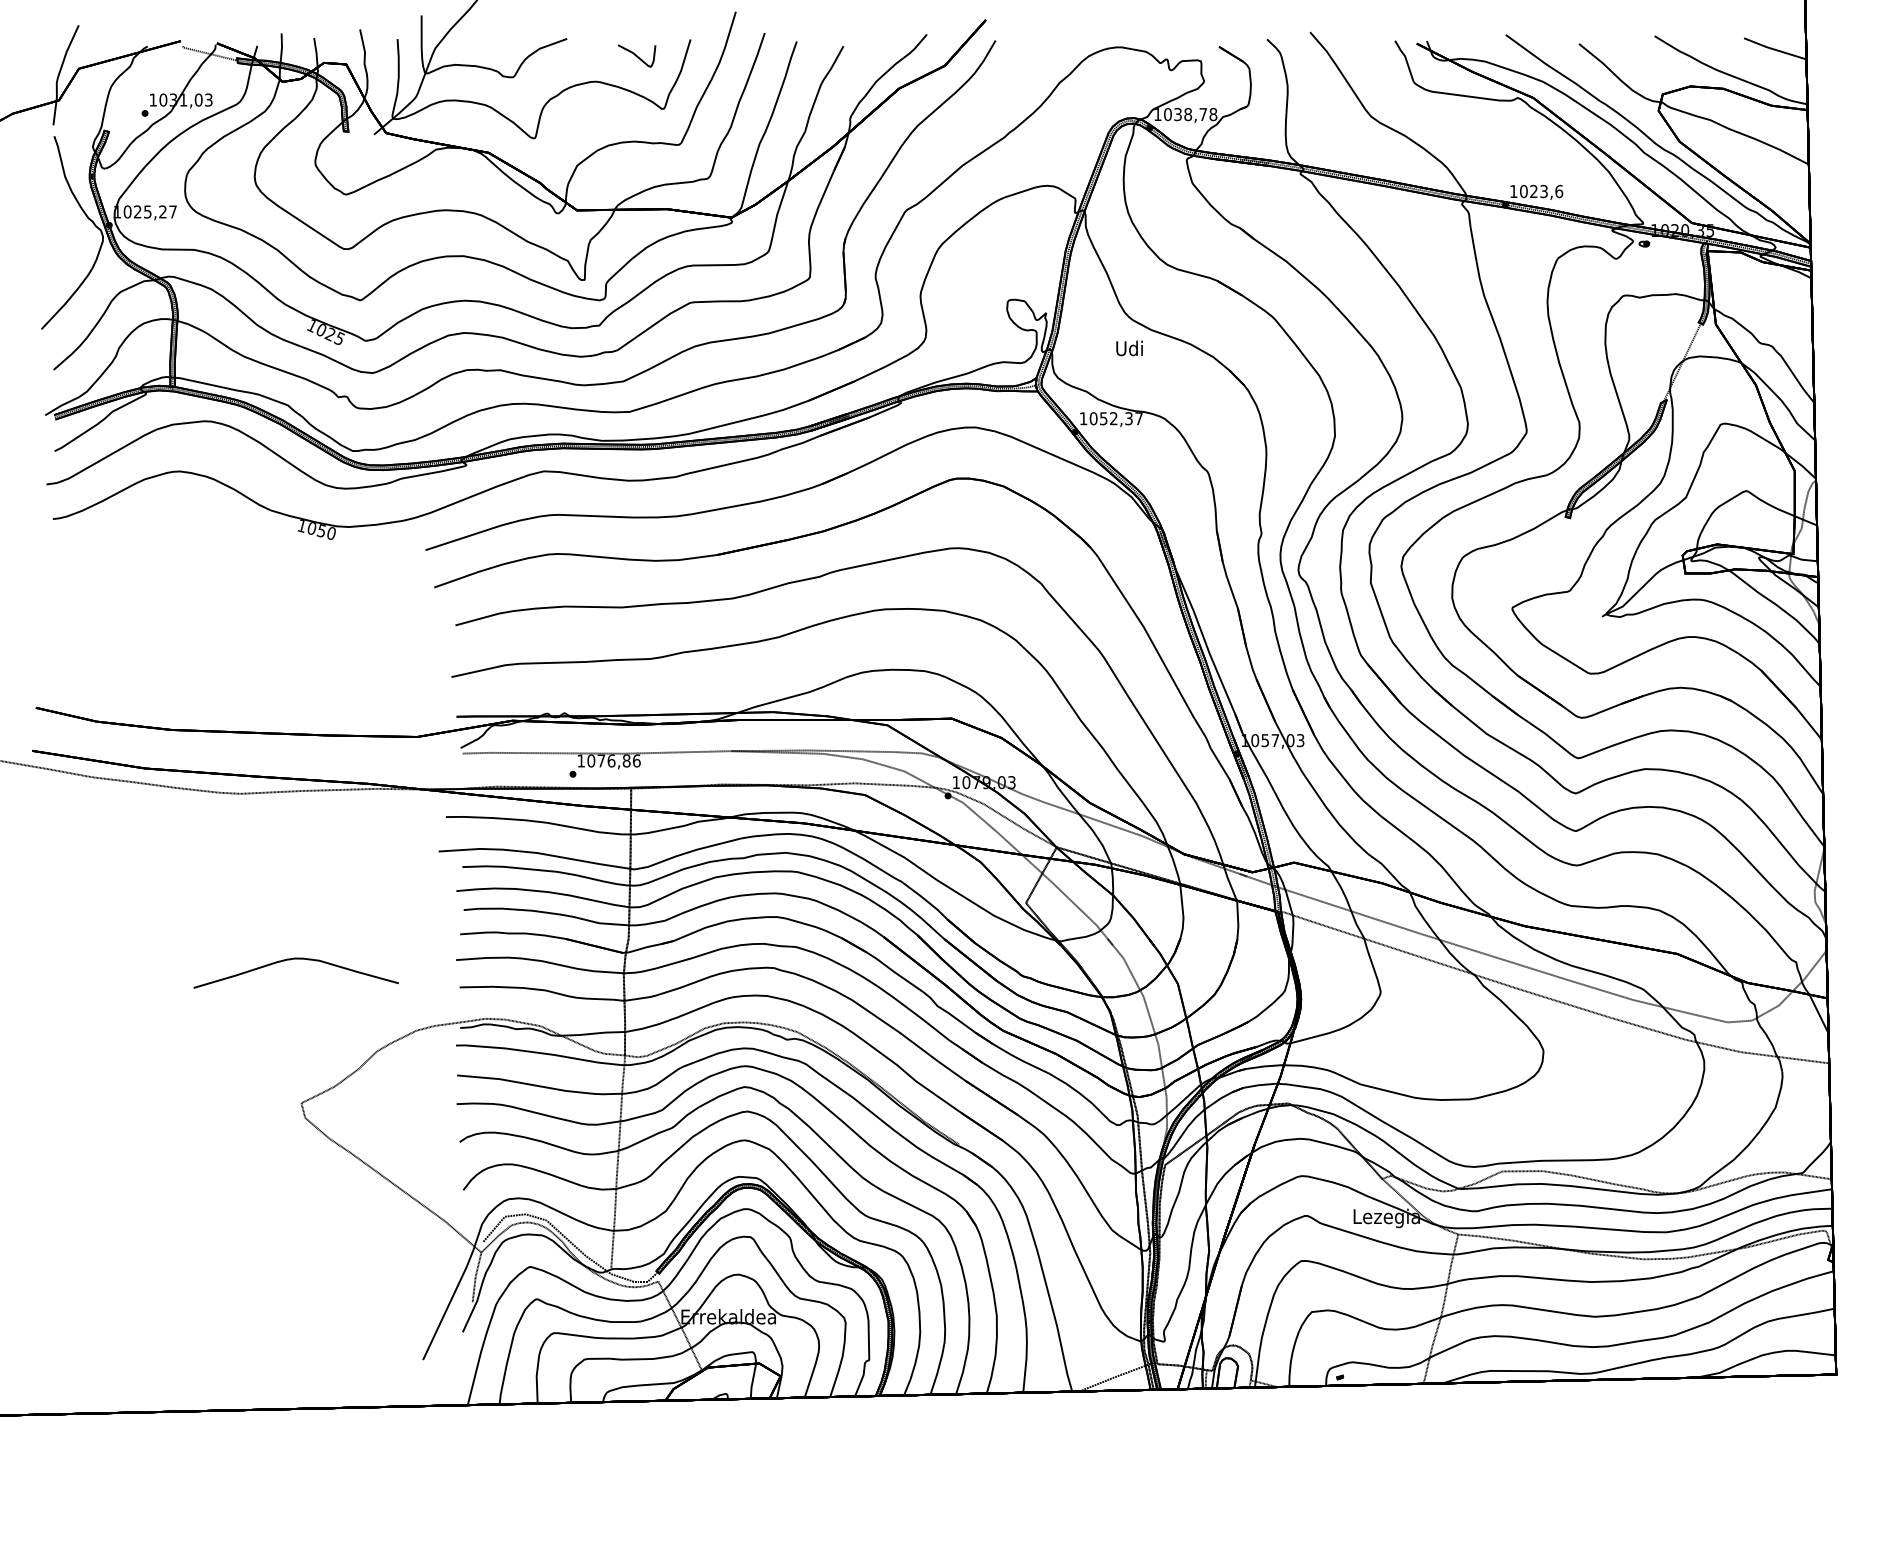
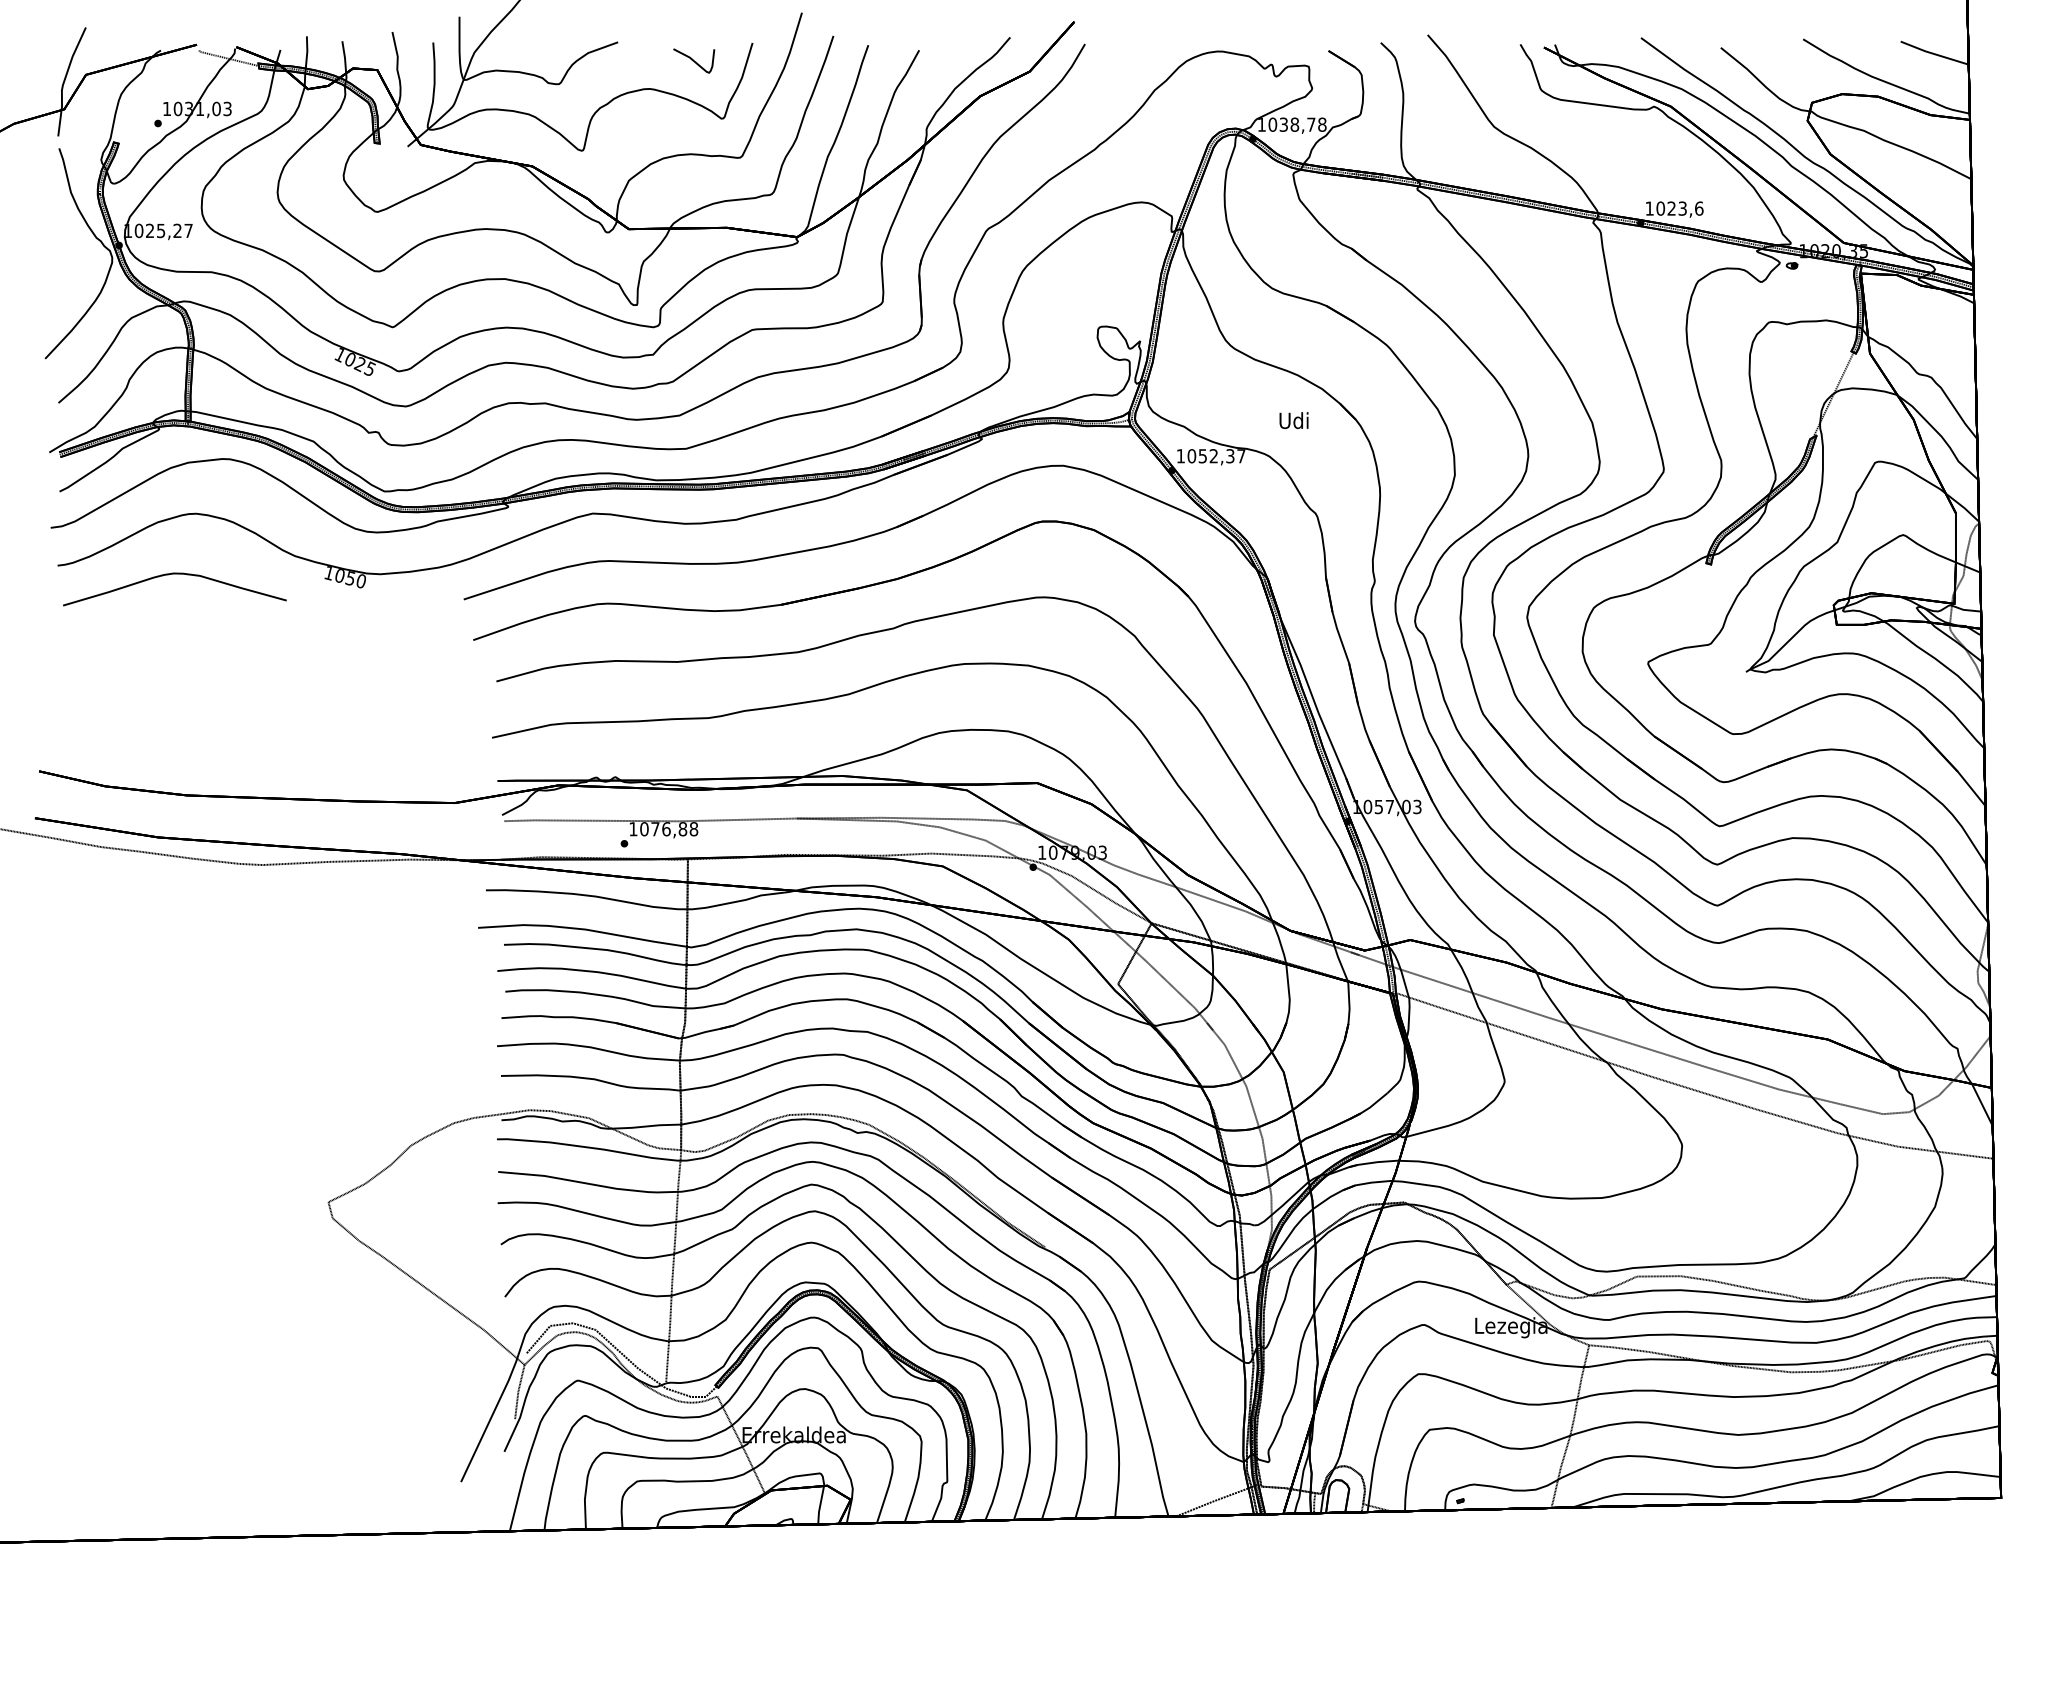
text: (1129, 348) -> (1293, 420), moved
text: (636, 761) -> (693, 829), 1076,86 -> 1076,88
curve: (295, 959) -> (174, 574), moved

